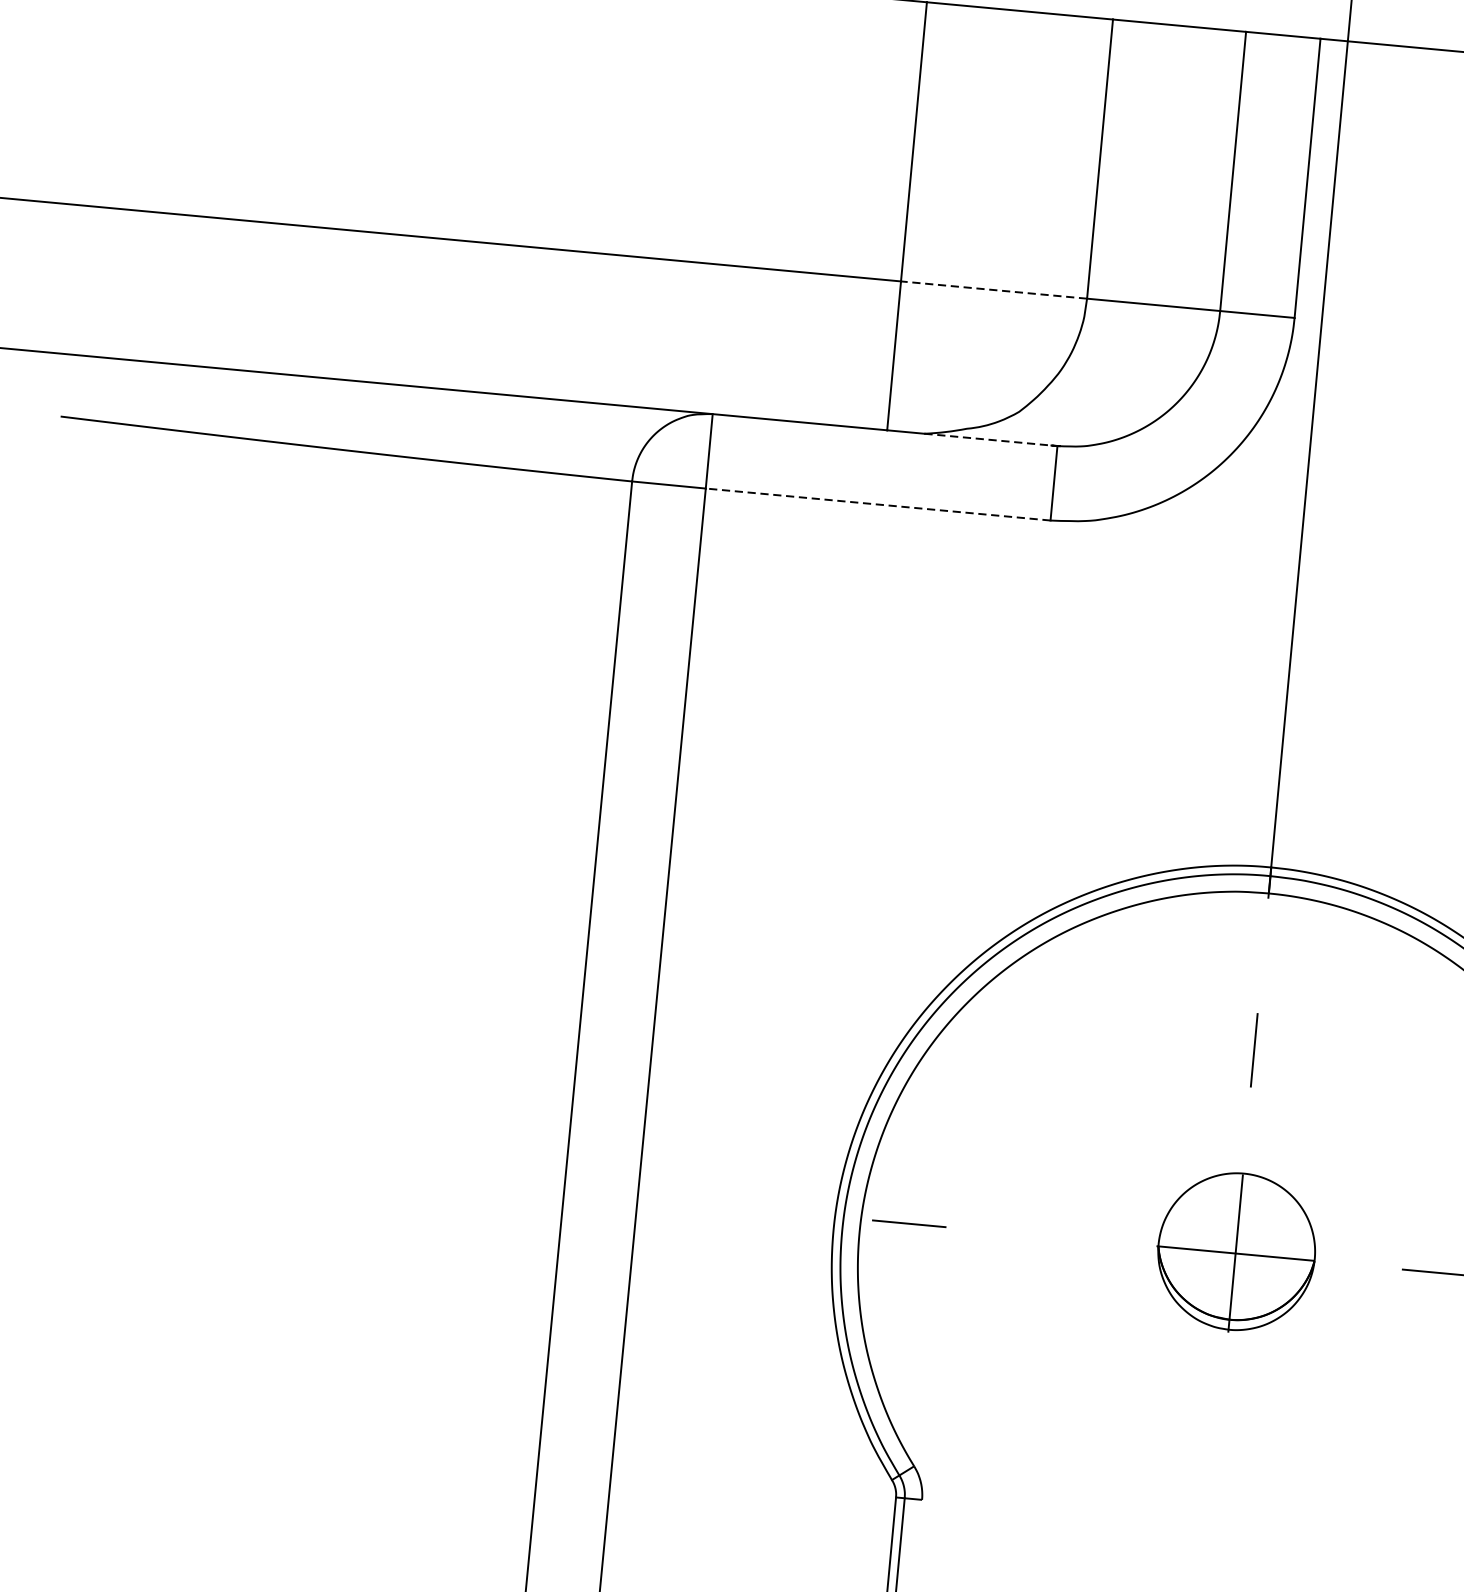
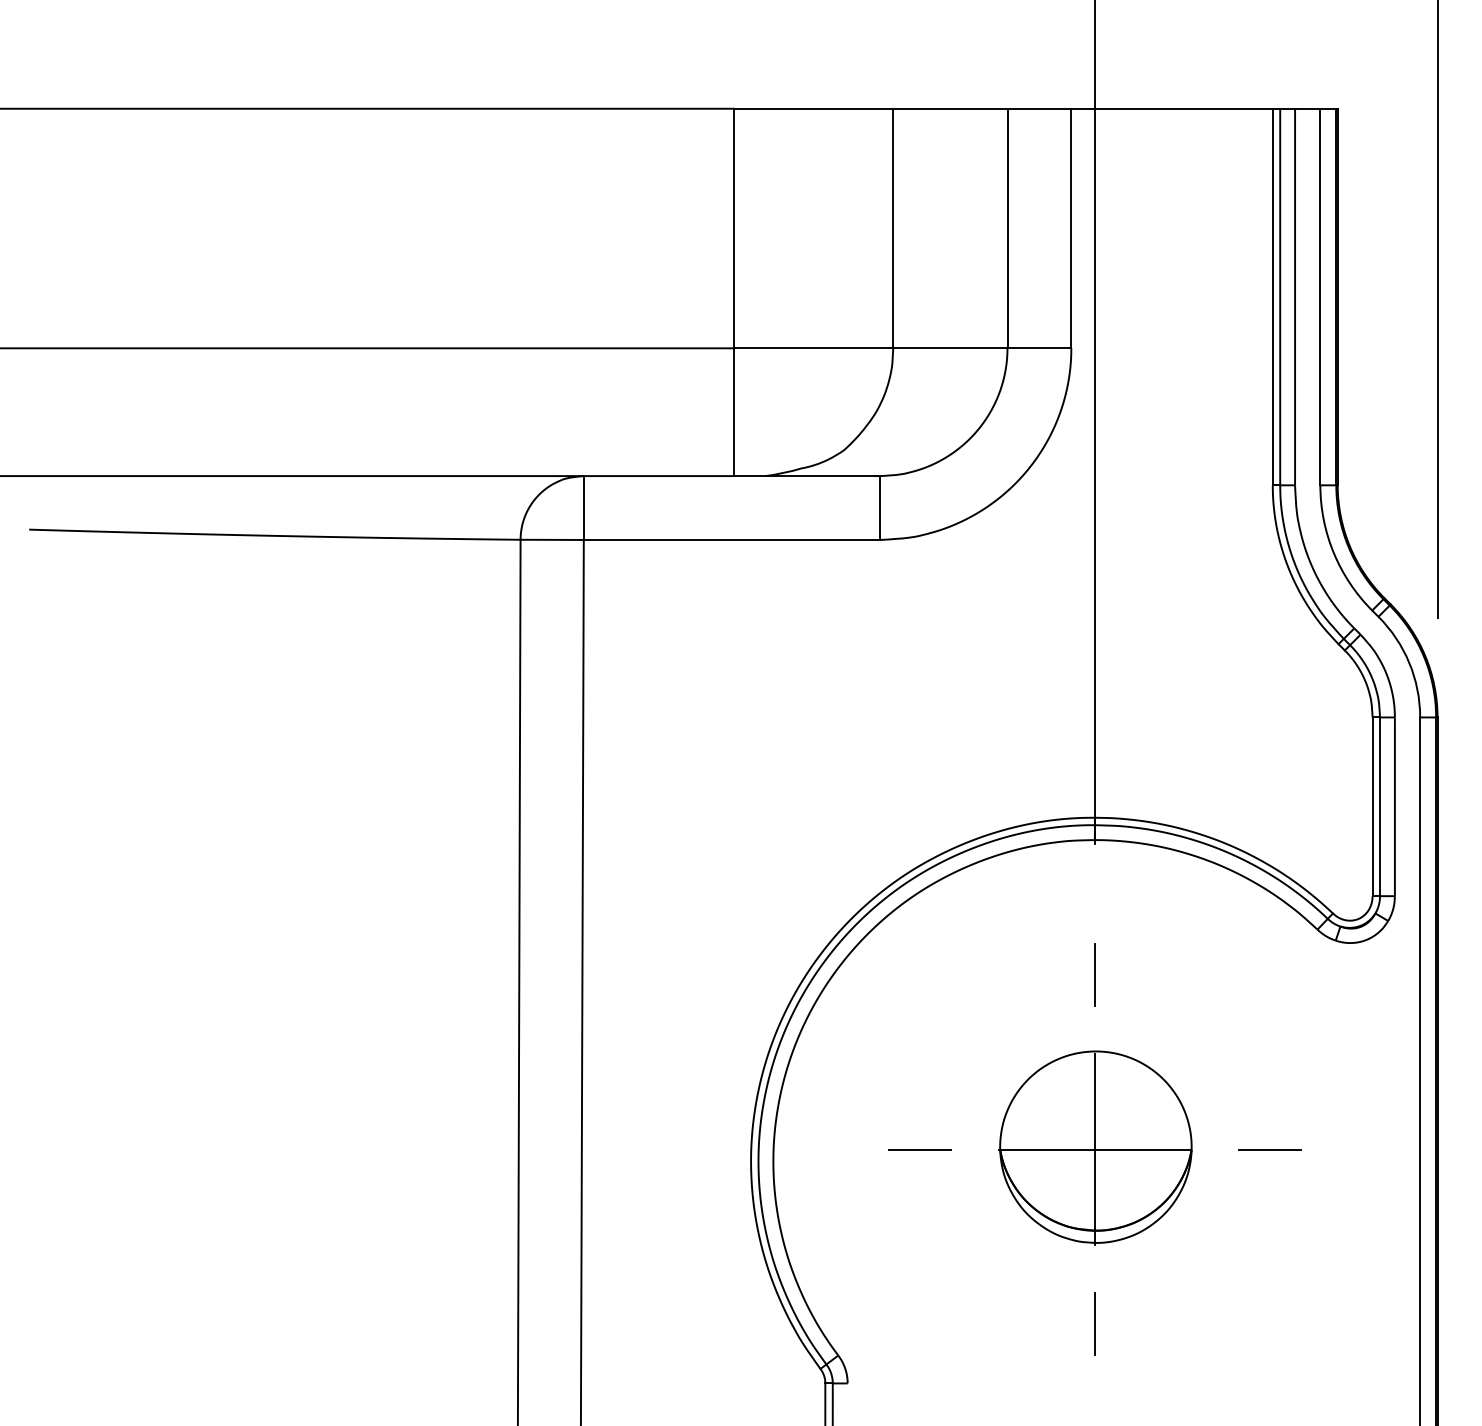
line: (994, 290) -> (813, 348), dashed -> solid
line: (988, 440) -> (820, 476), dashed -> solid
line: (877, 503) -> (731, 539), dashed -> solid
line: (908, 1223) -> (919, 1149), moved
part: (1236, 1251) -> (1095, 1147), size x1.43
line: (1216, 1457) -> (1094, 1324), added

